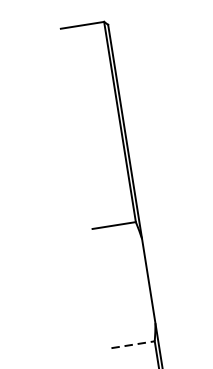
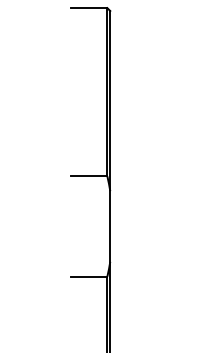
line: (133, 344) -> (89, 276), dashed -> solid

